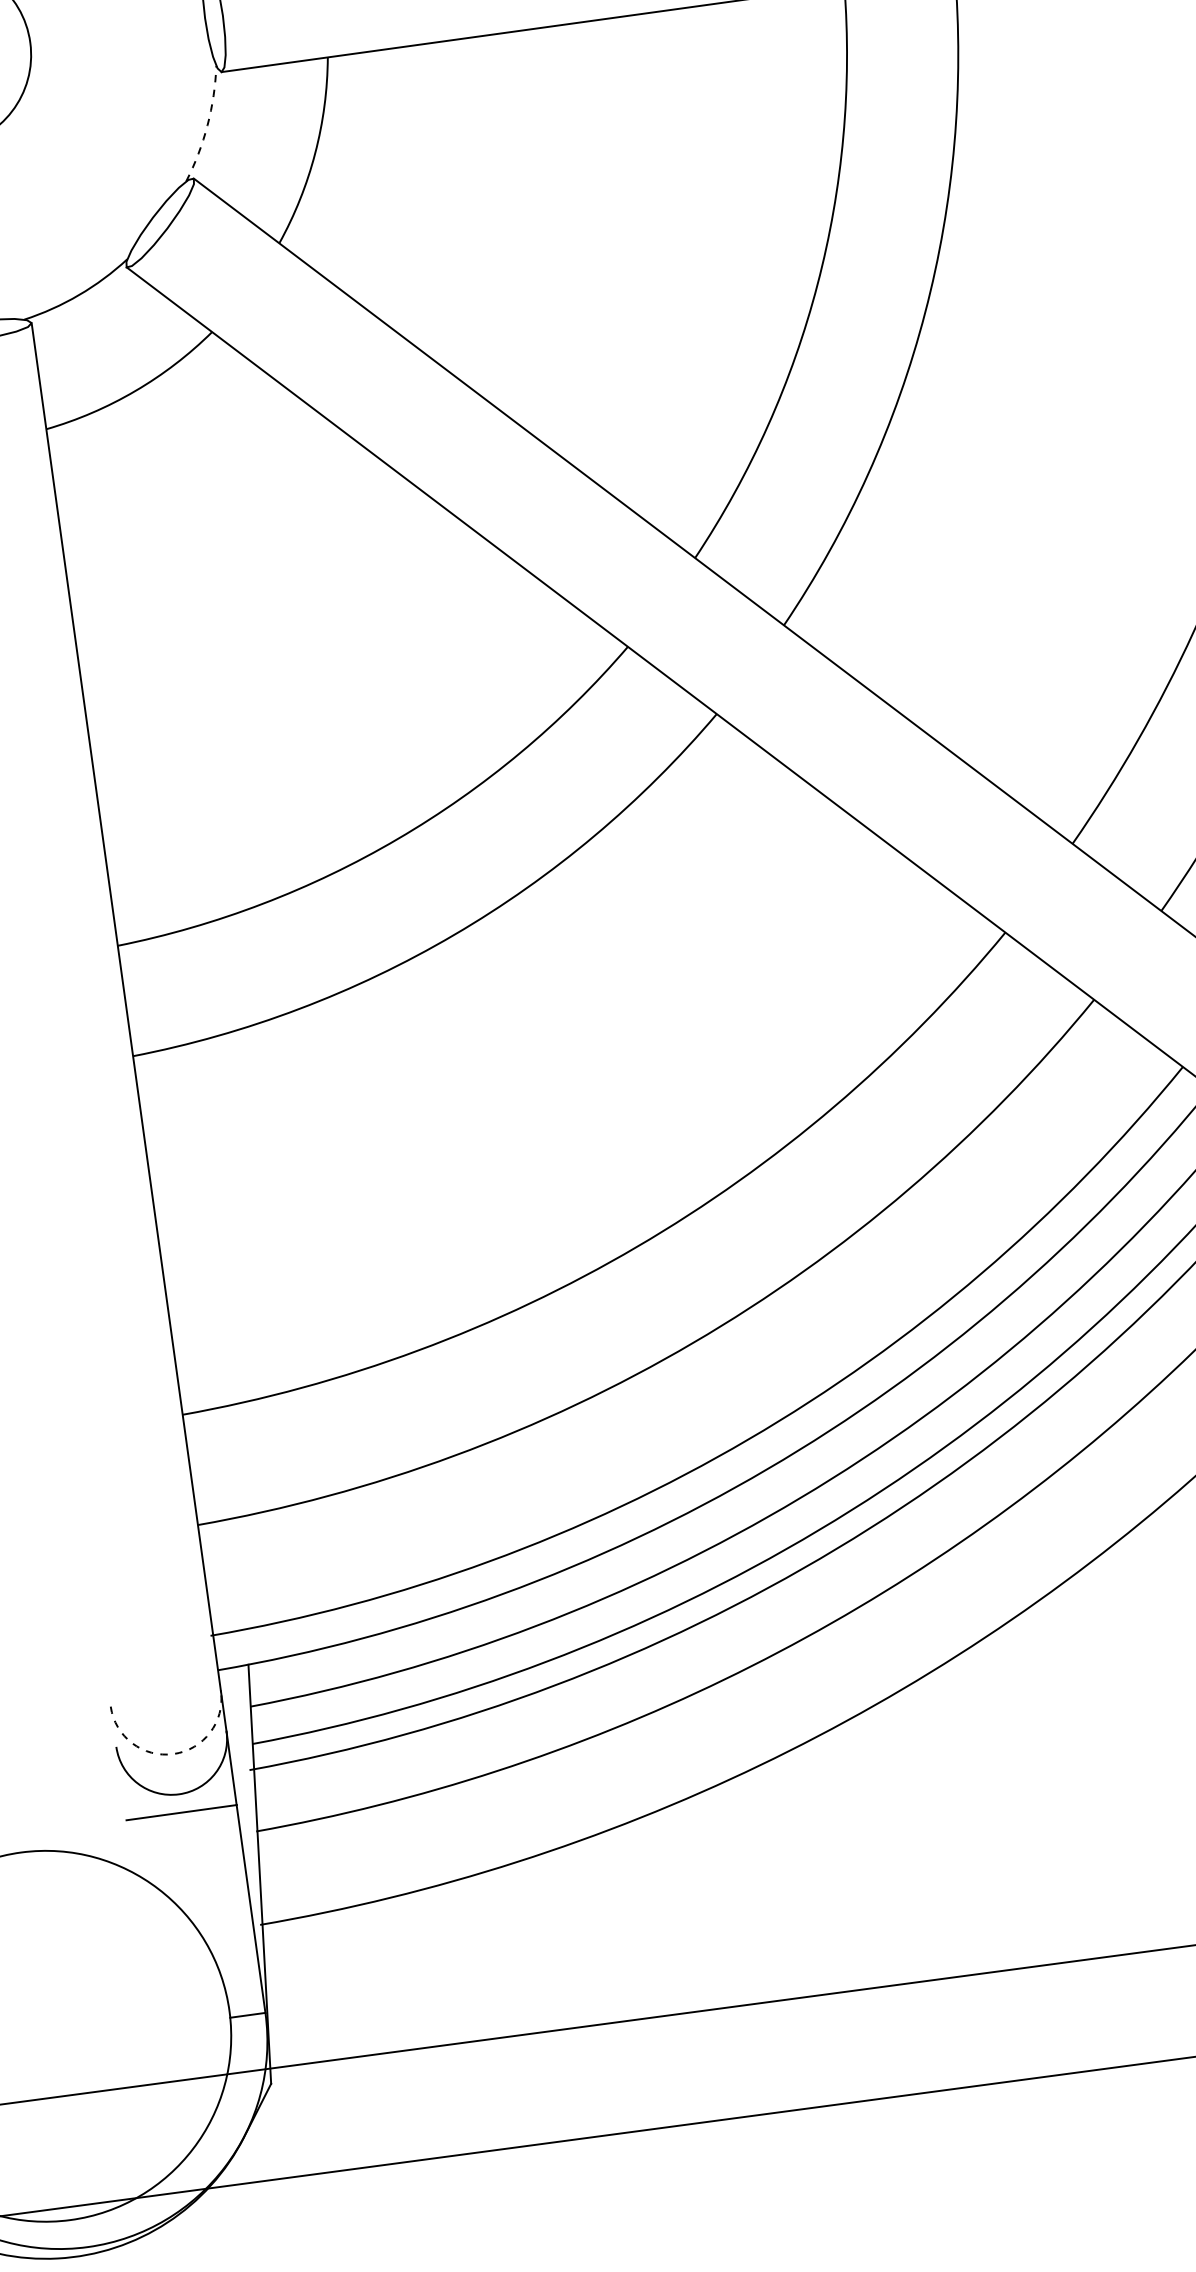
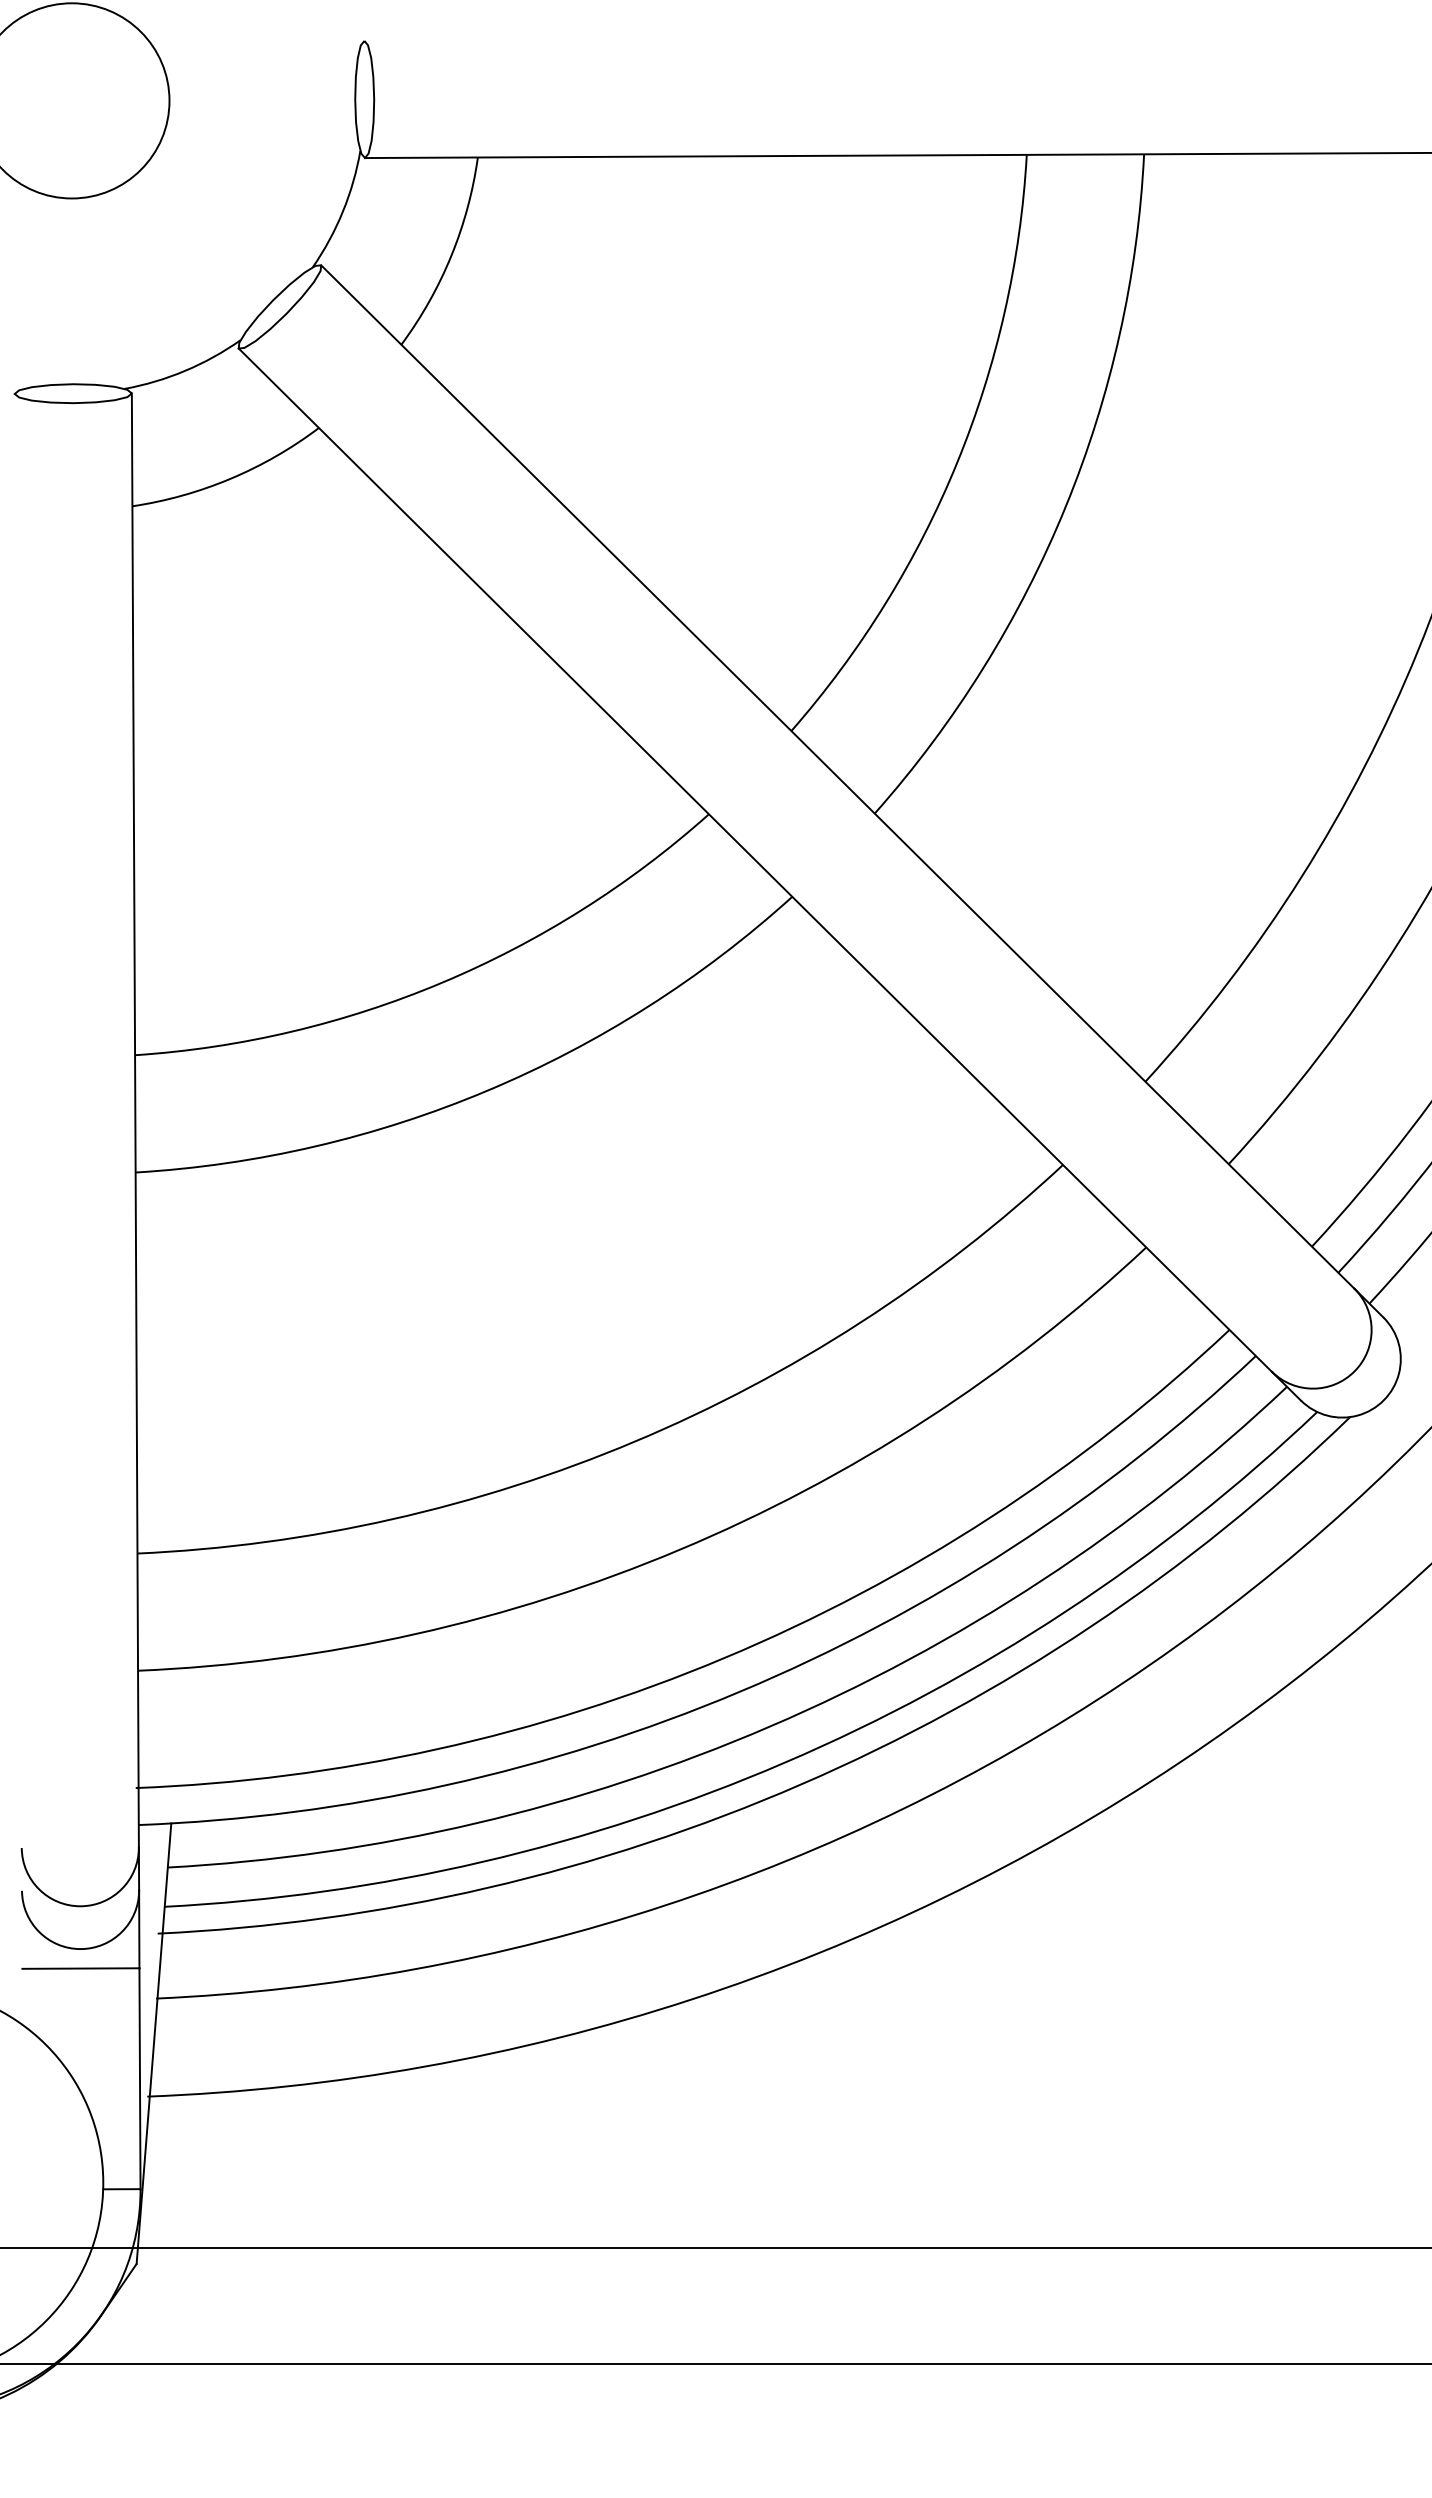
arc: (207, 125) -> (342, 211), dashed -> solid
arc: (173, 1754) -> (80, 1906), dashed -> solid

